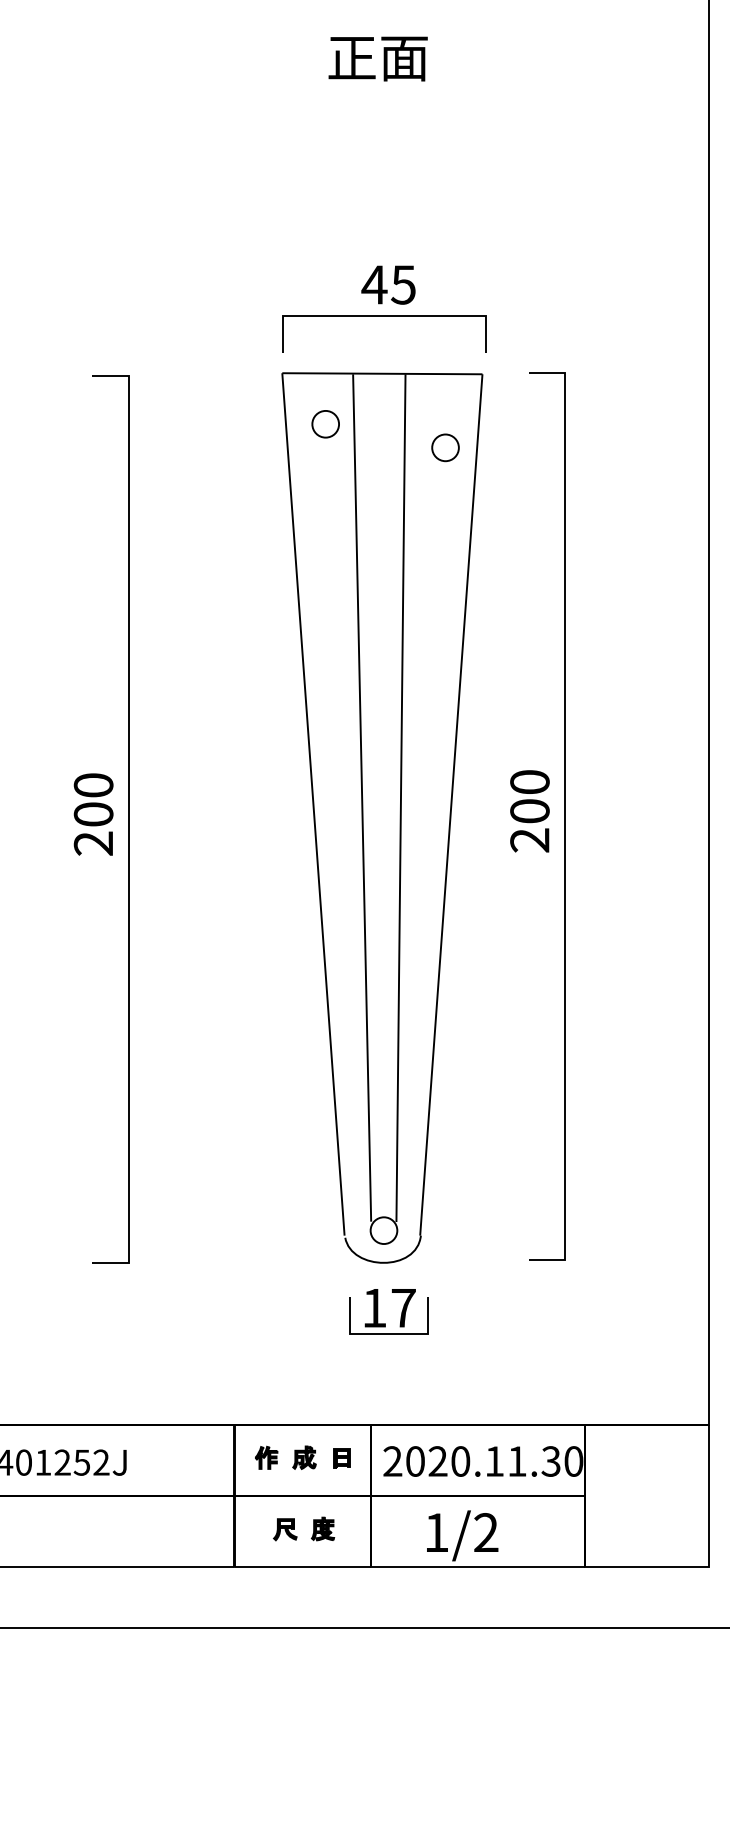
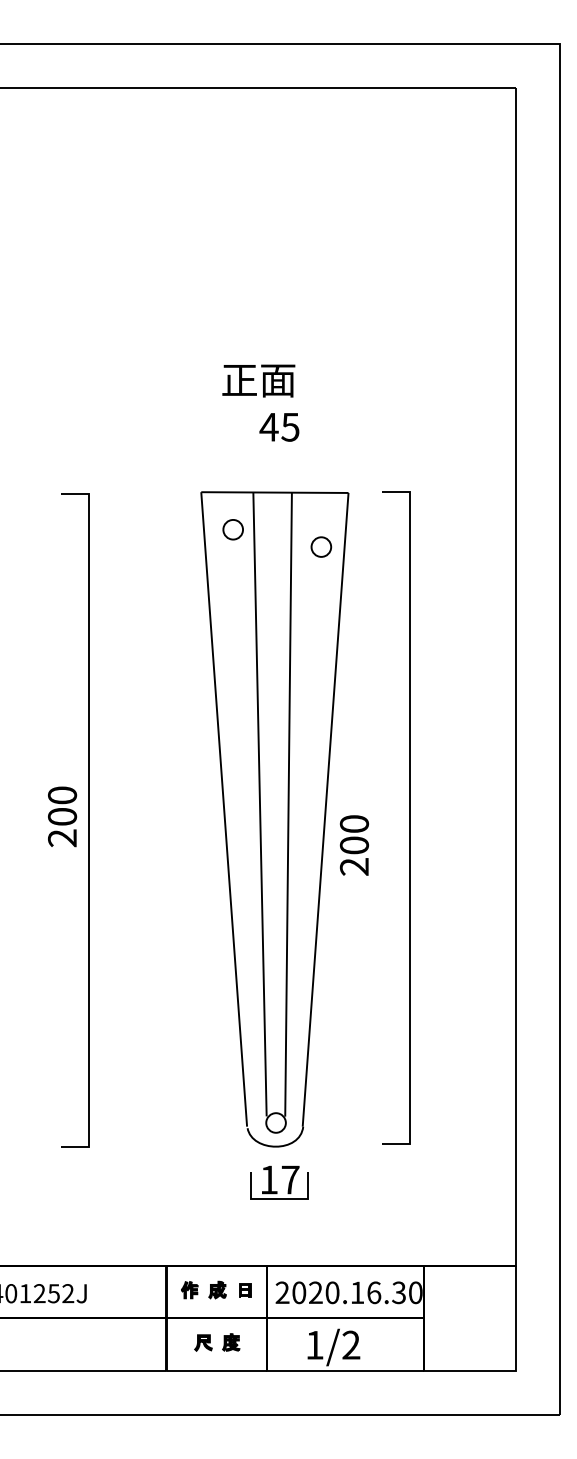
text: (377, 58) -> (258, 380), moved
line: (384, 316) -> (276, 450), removed
text: (528, 811) -> (353, 845), moved
text: (517, 1461) -> (374, 1292), 2020.11.30 -> 2020.16.30

